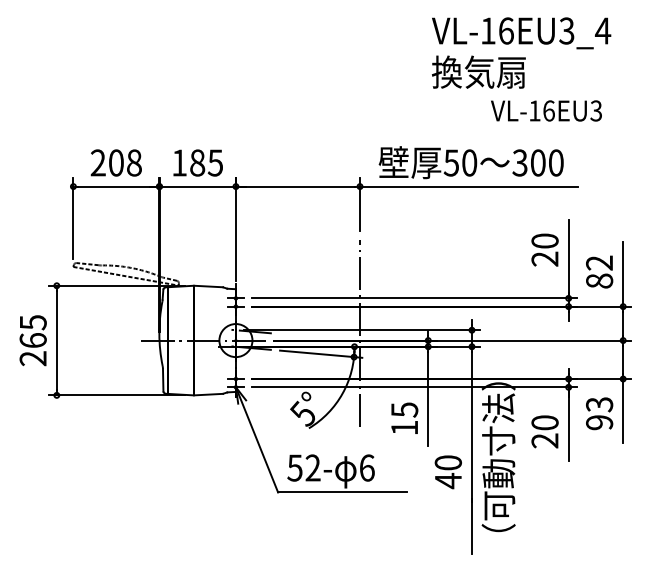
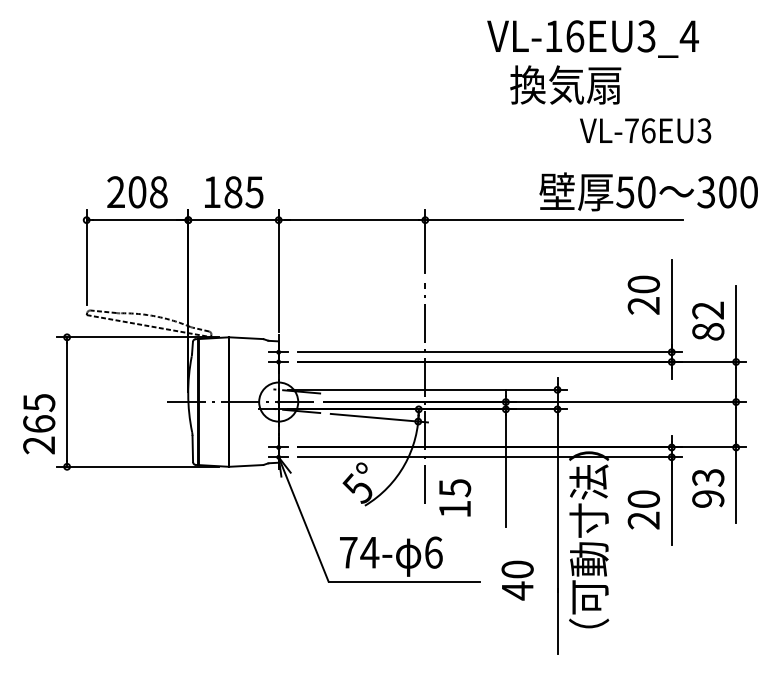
text: (521, 32) -> (592, 38), moved
text: (534, 110) -> (631, 130), VL-16EU3 -> VL-76EU3
text: (471, 162) -> (648, 191), moved
text: (33, 340) -> (39, 424), moved
text: (405, 417) -> (455, 497), moved
text: (304, 467) -> (359, 552), 52- -> 74-
text: (448, 472) -> (517, 580), moved

